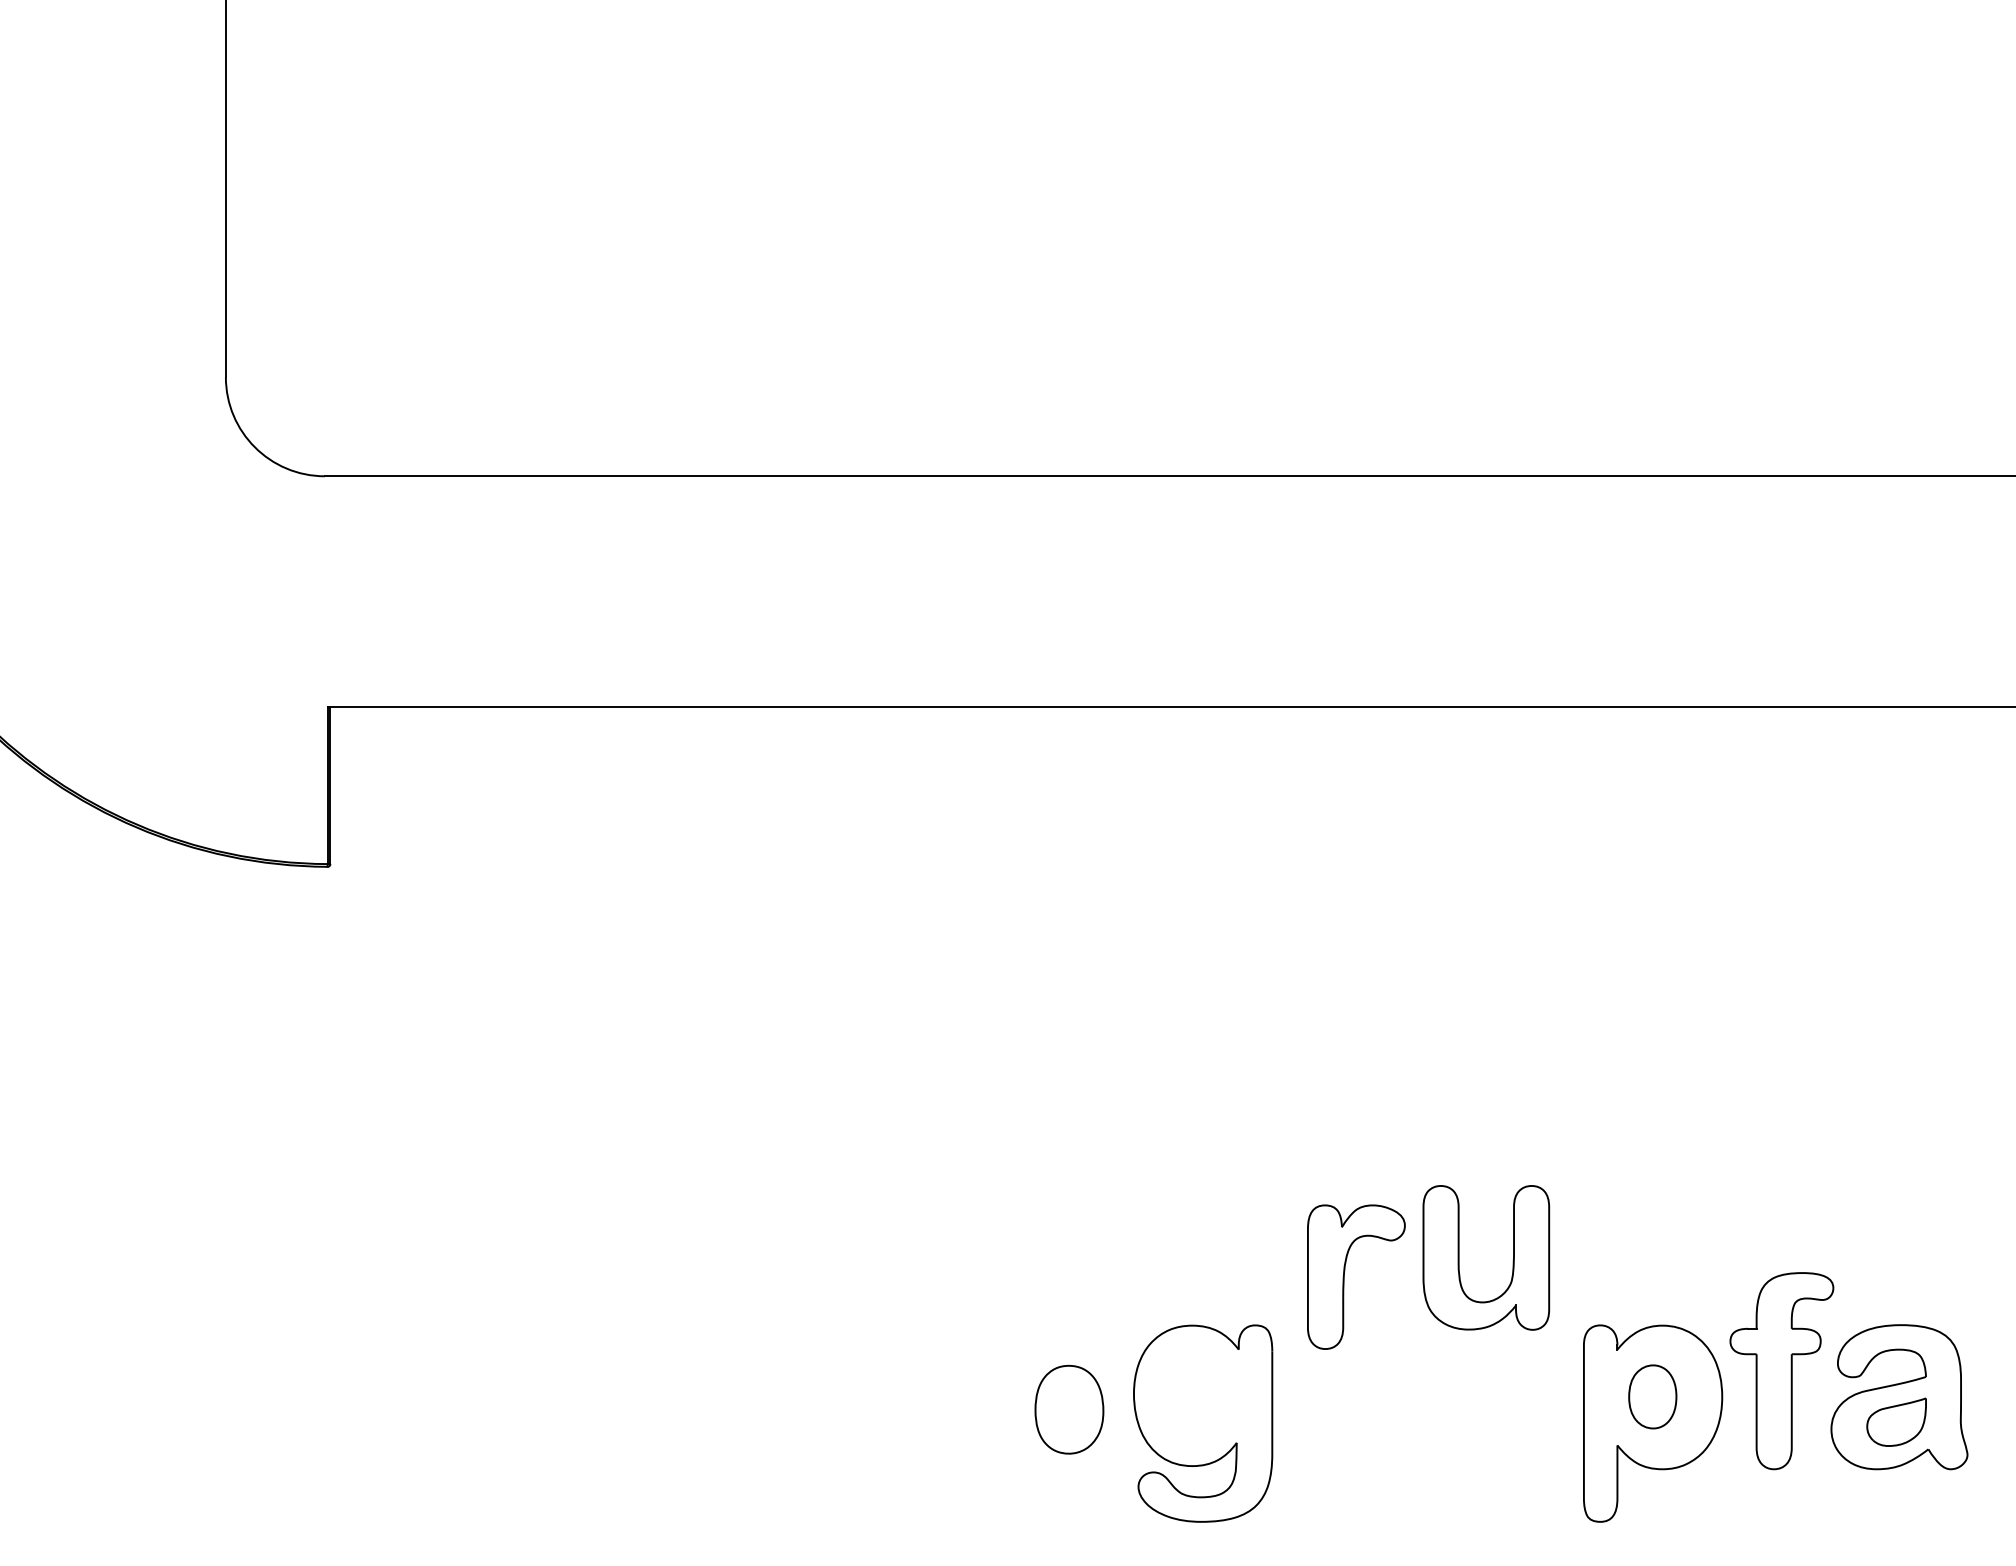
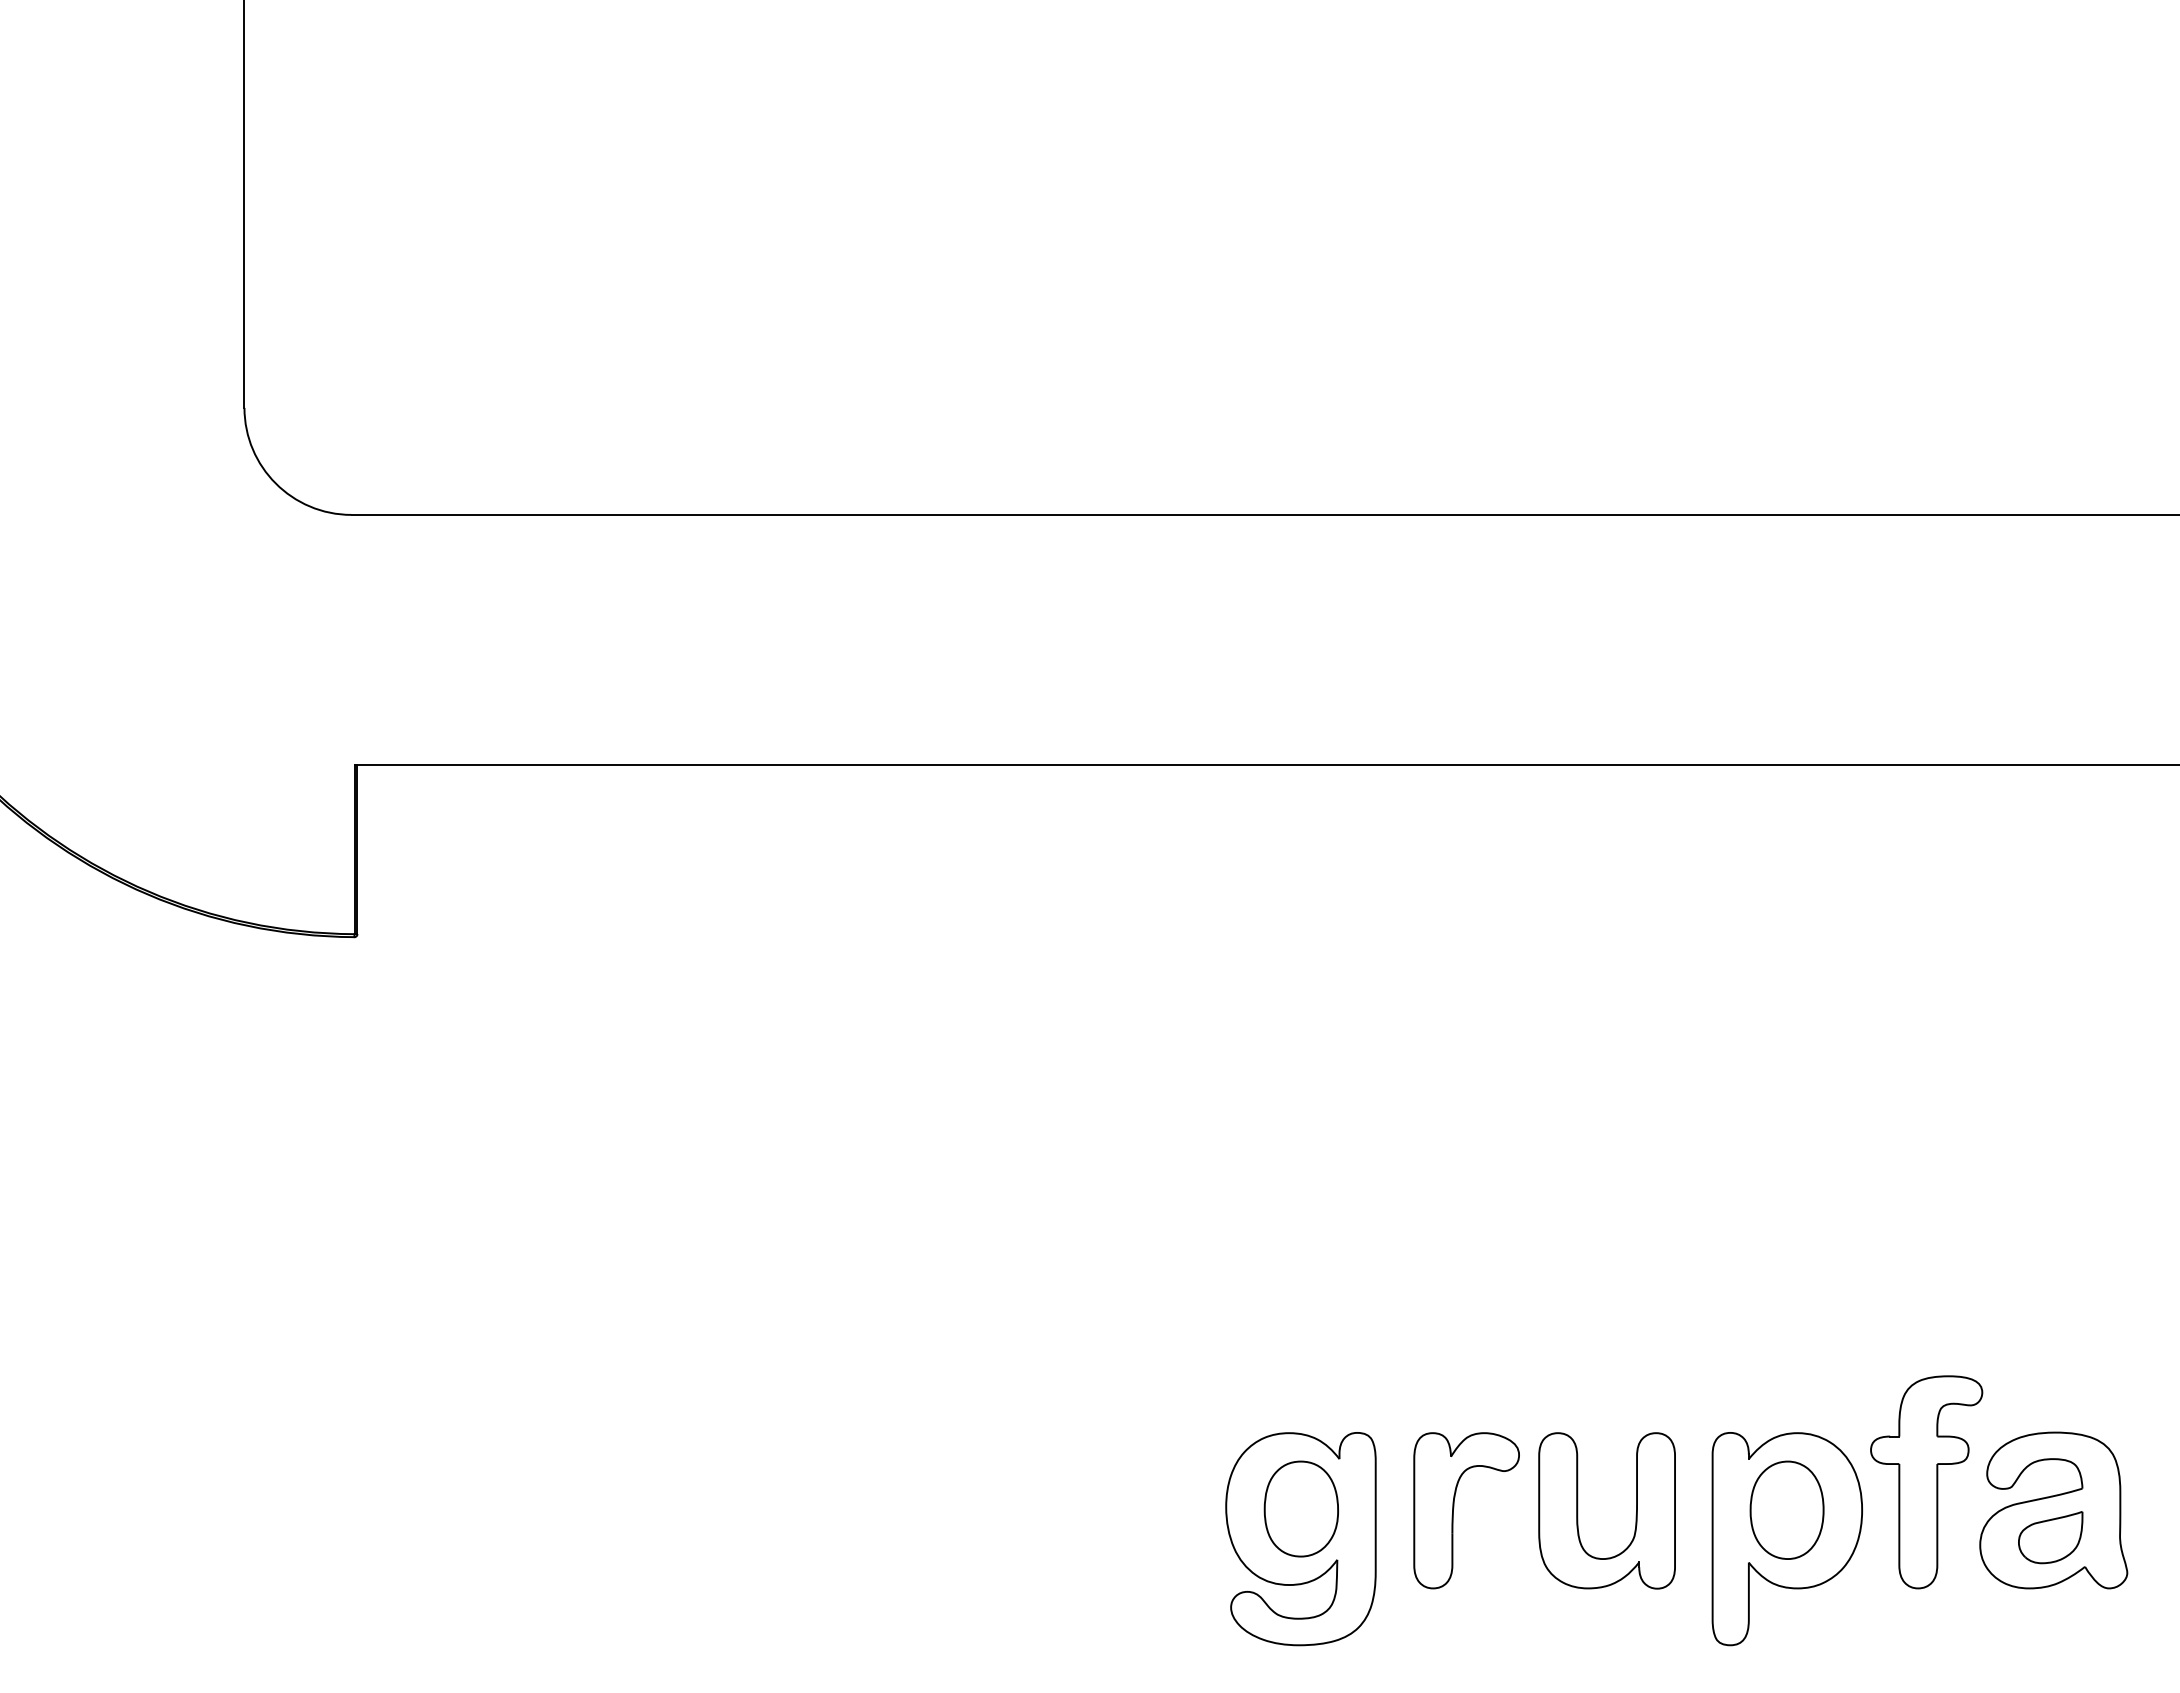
part: (1459, 1257) -> (1578, 1510), moved
part: (1345, 1275) -> (1454, 1508), moved
part: (1652, 1396) -> (1786, 1509), size x1.43
part: (1068, 1409) -> (1300, 1508), moved

